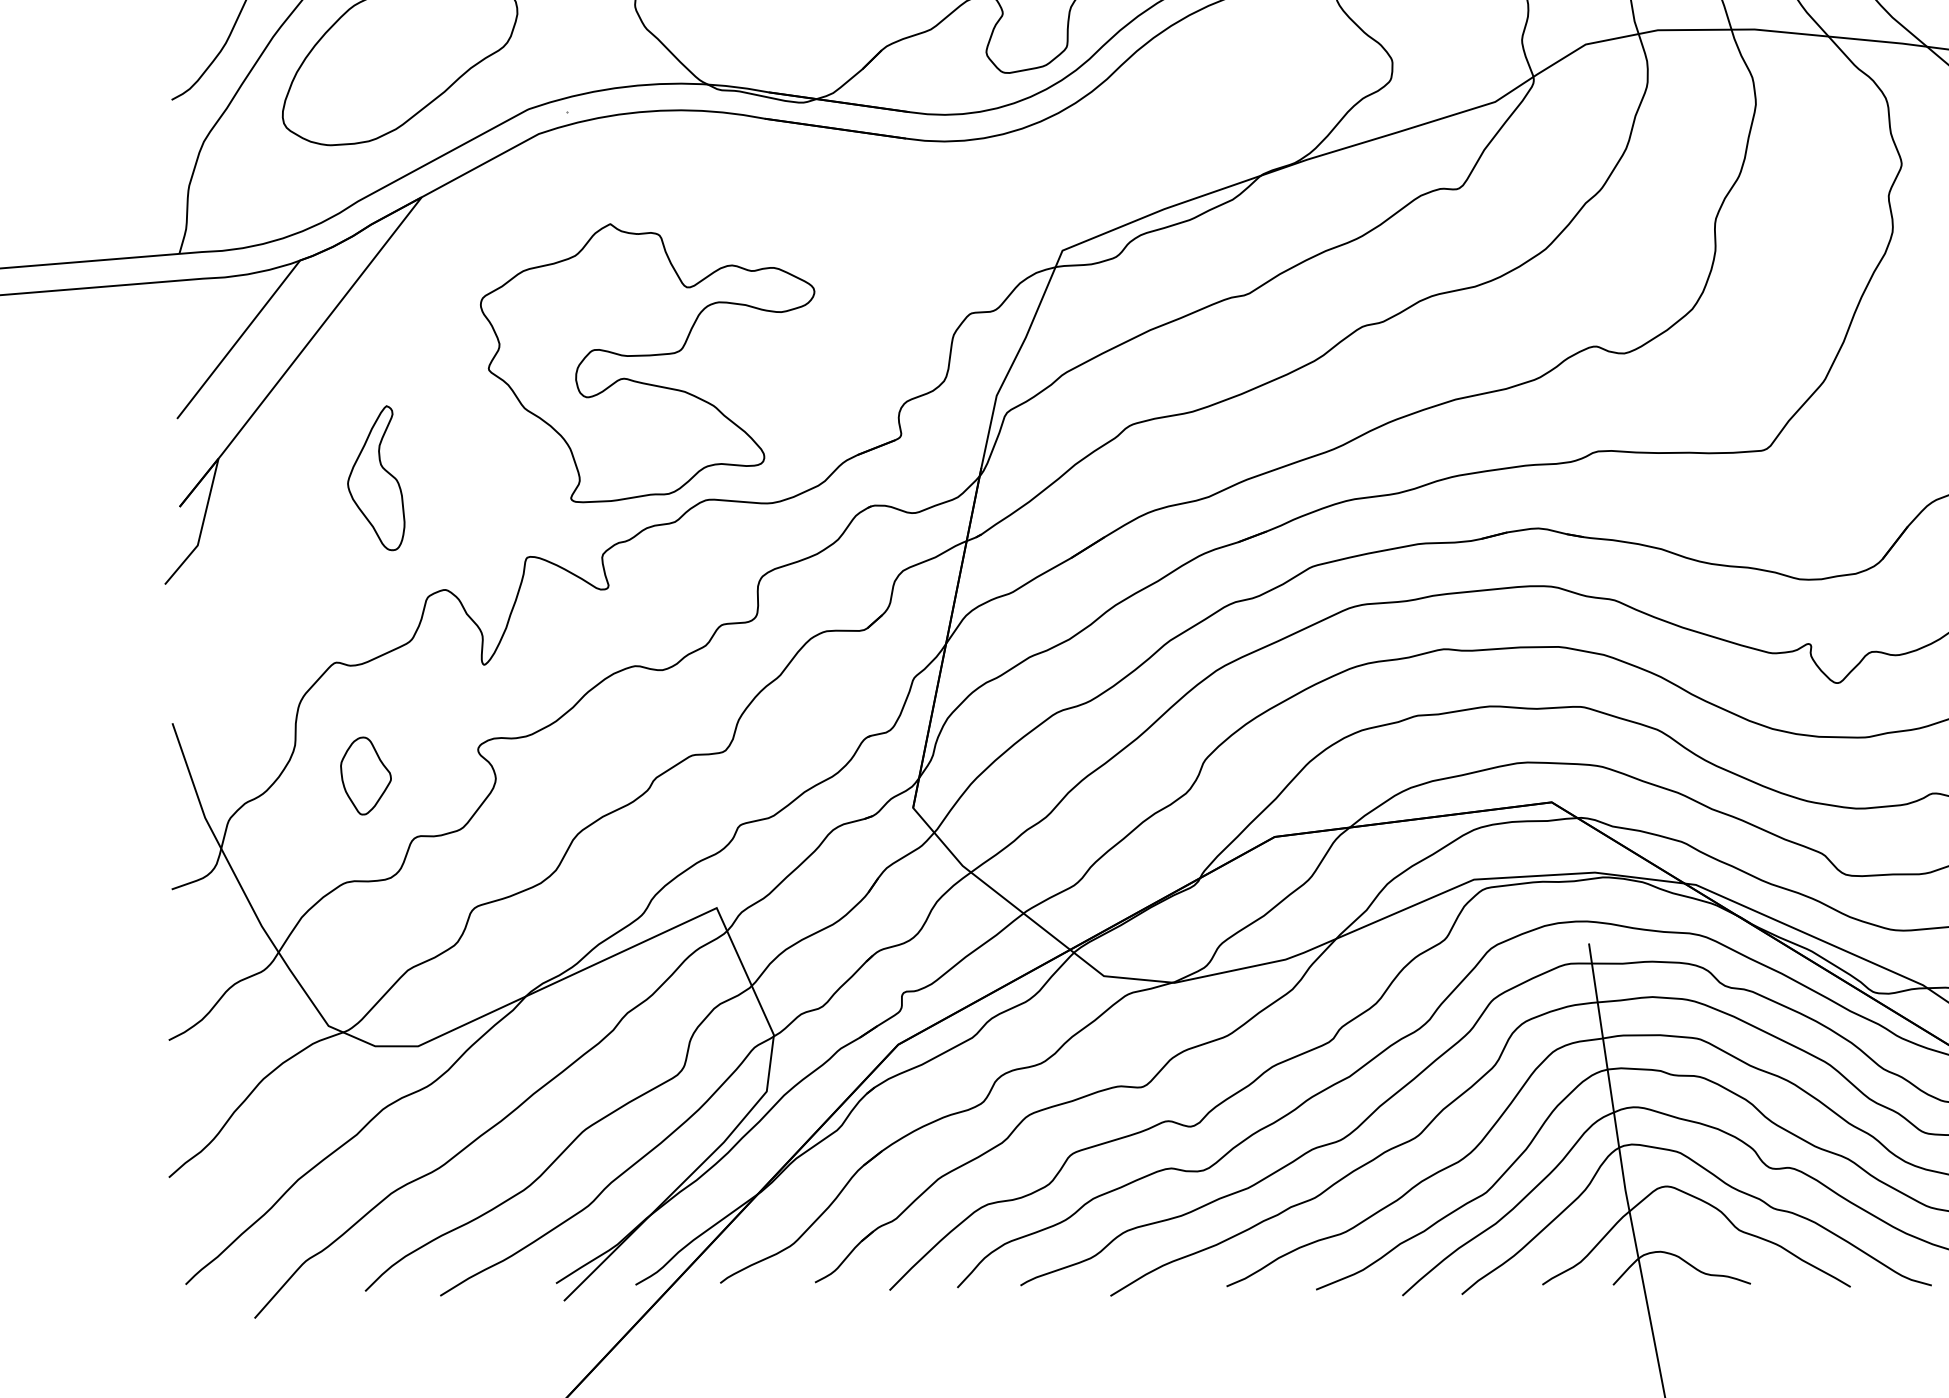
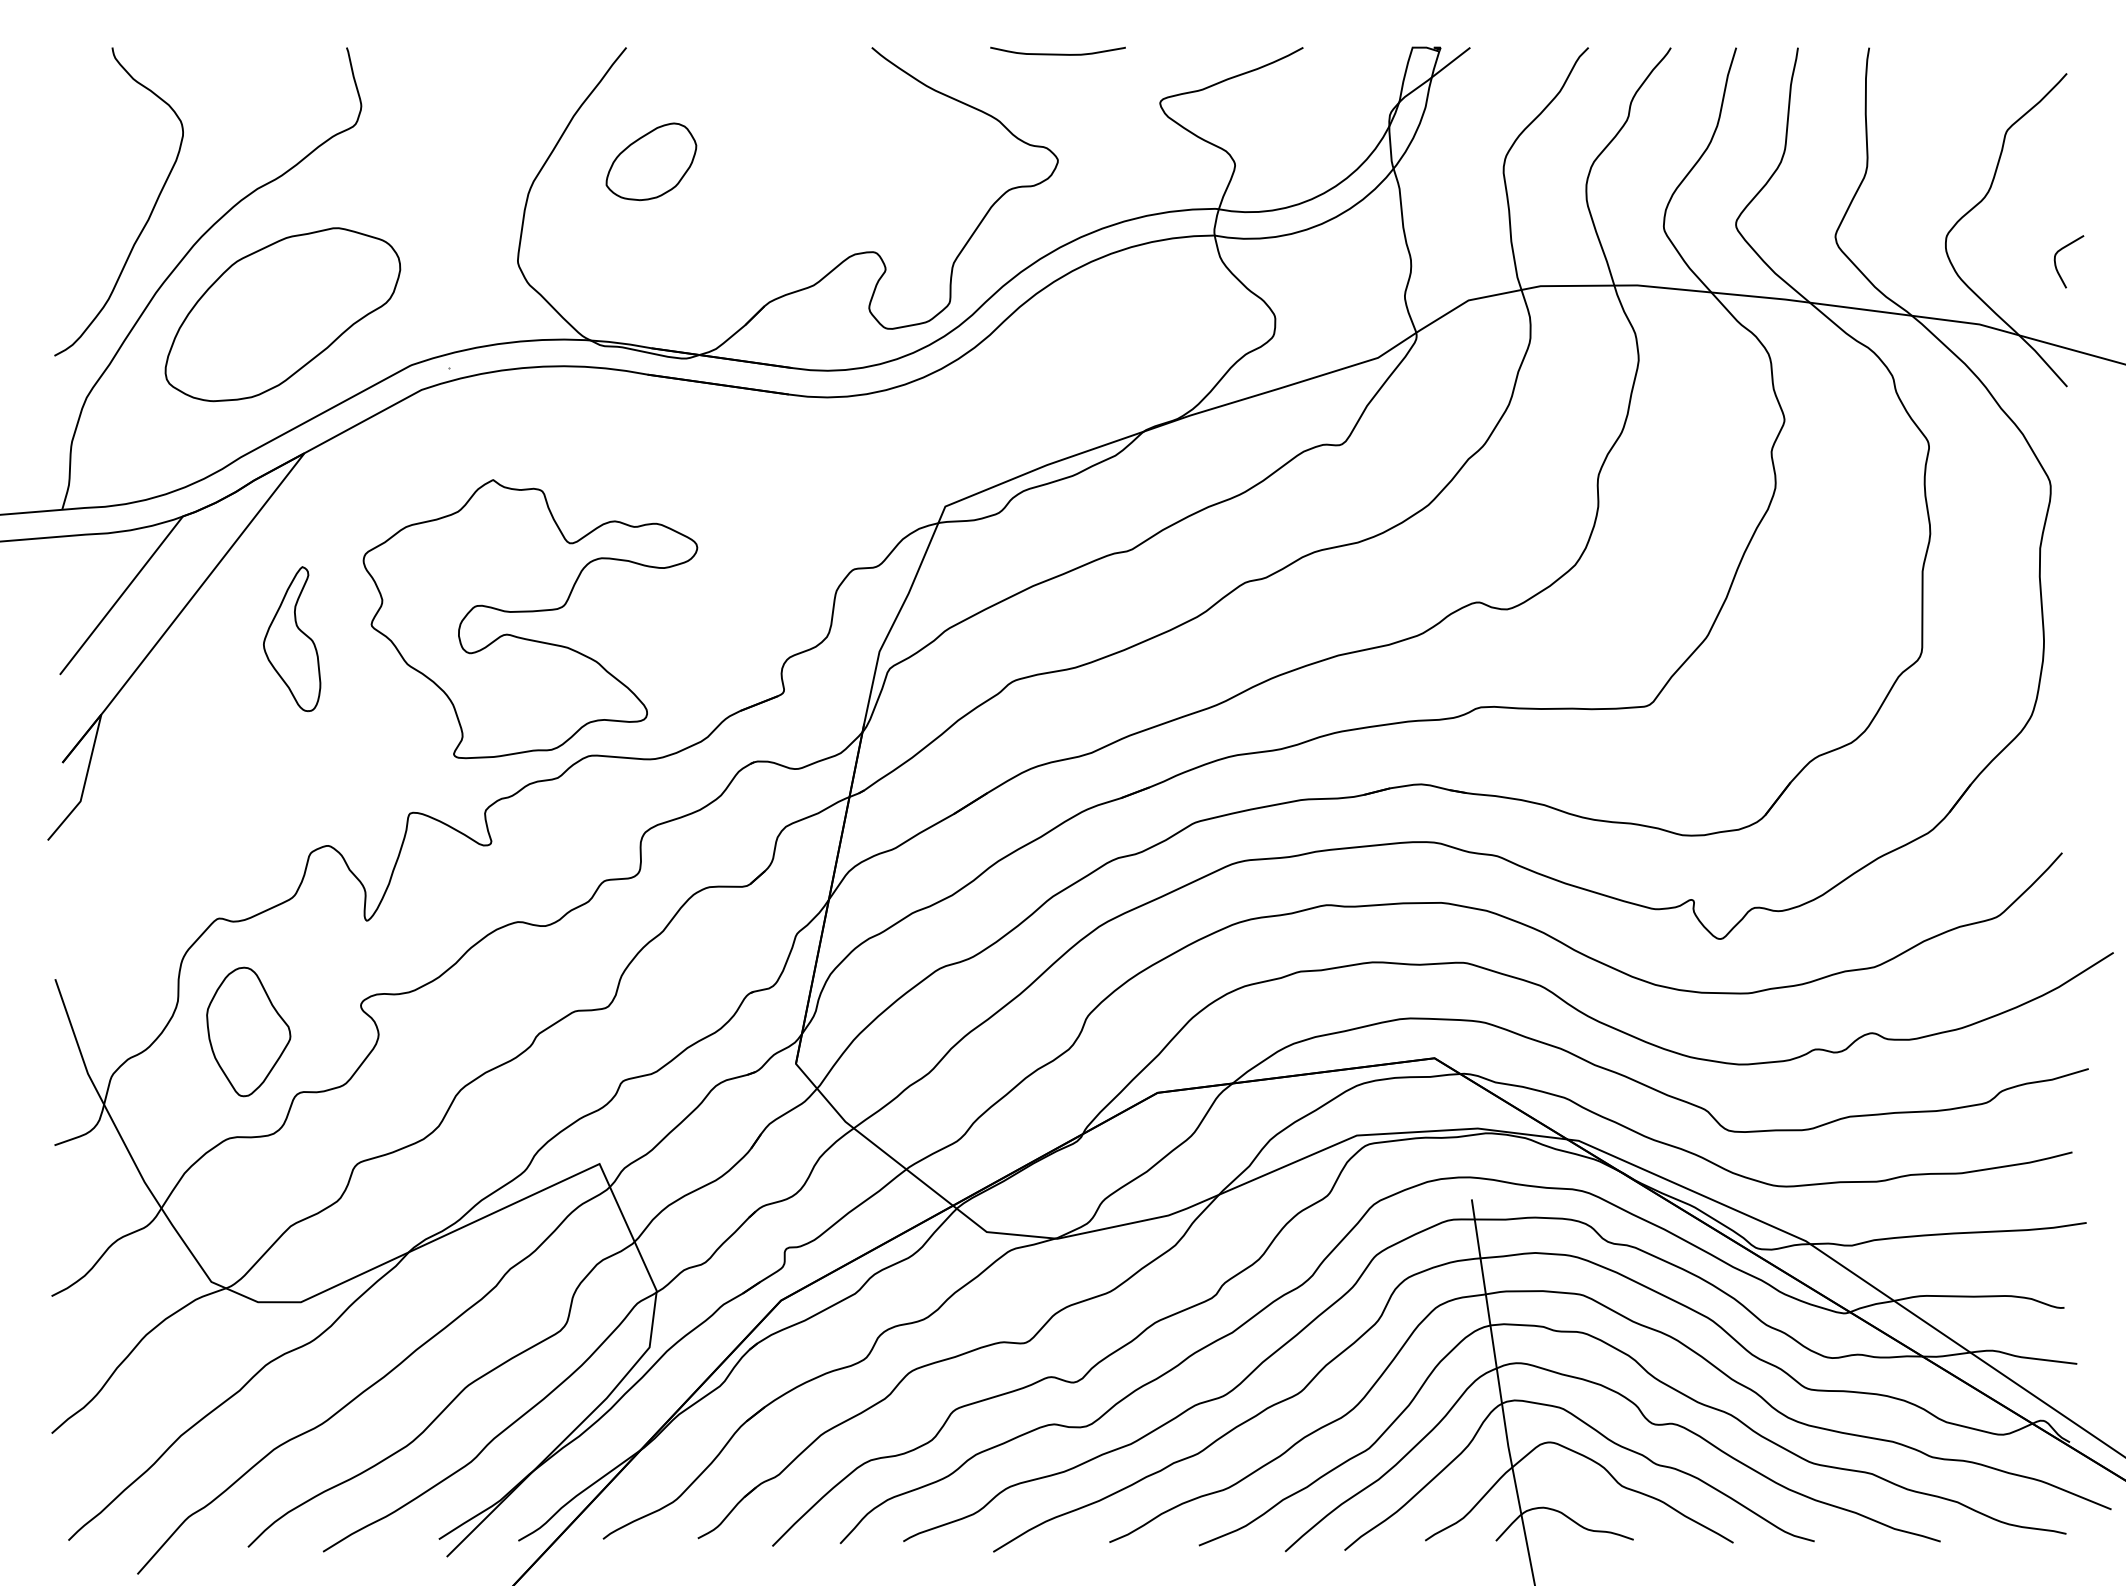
part: (376, 478) -> (292, 639), moved
part: (365, 775) -> (248, 1031), size x1.67

